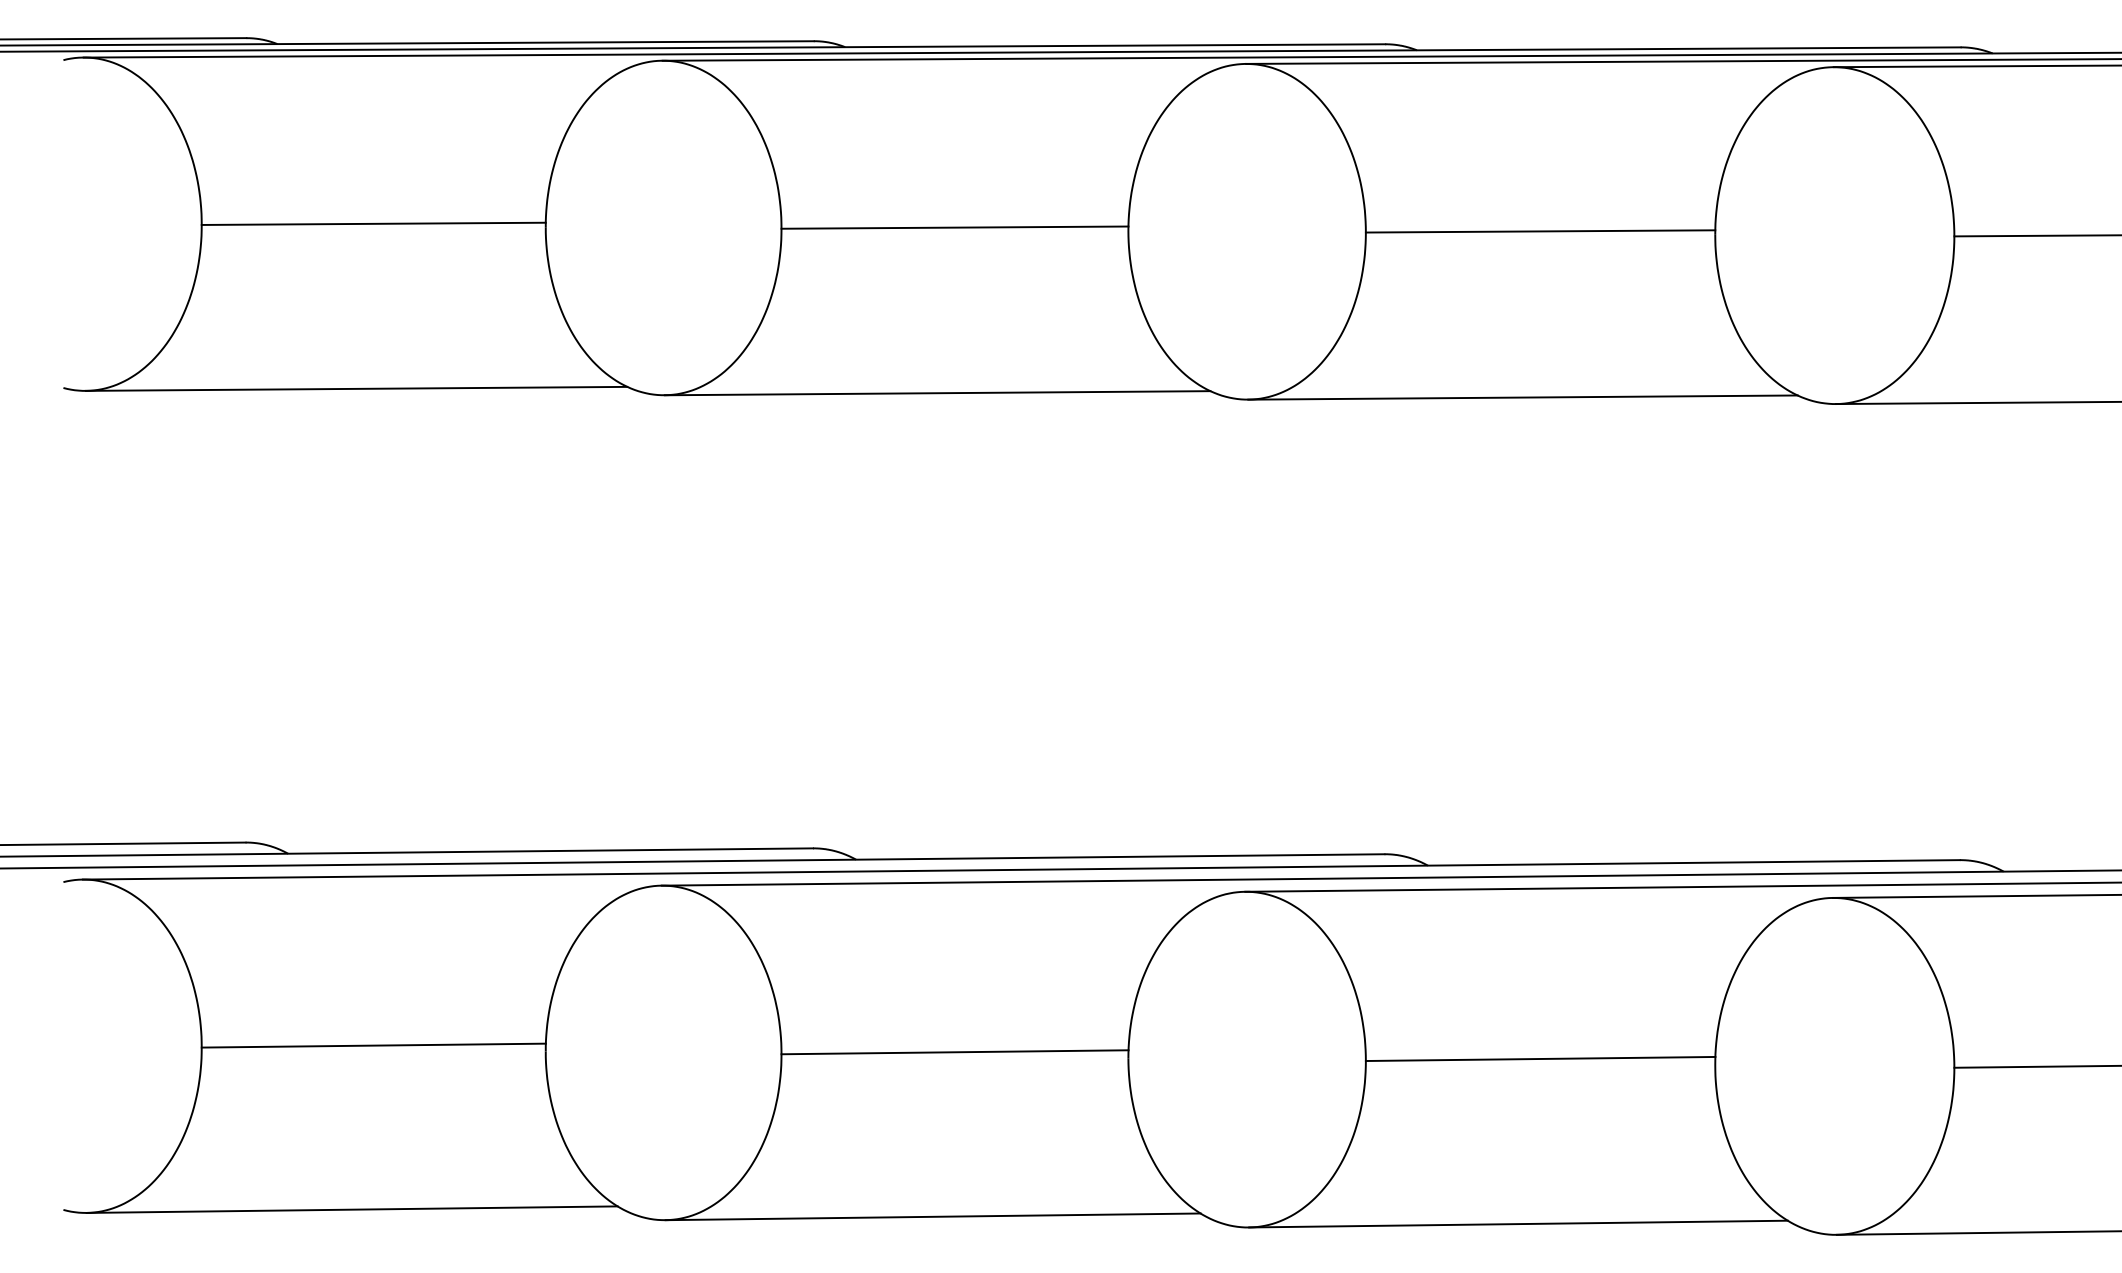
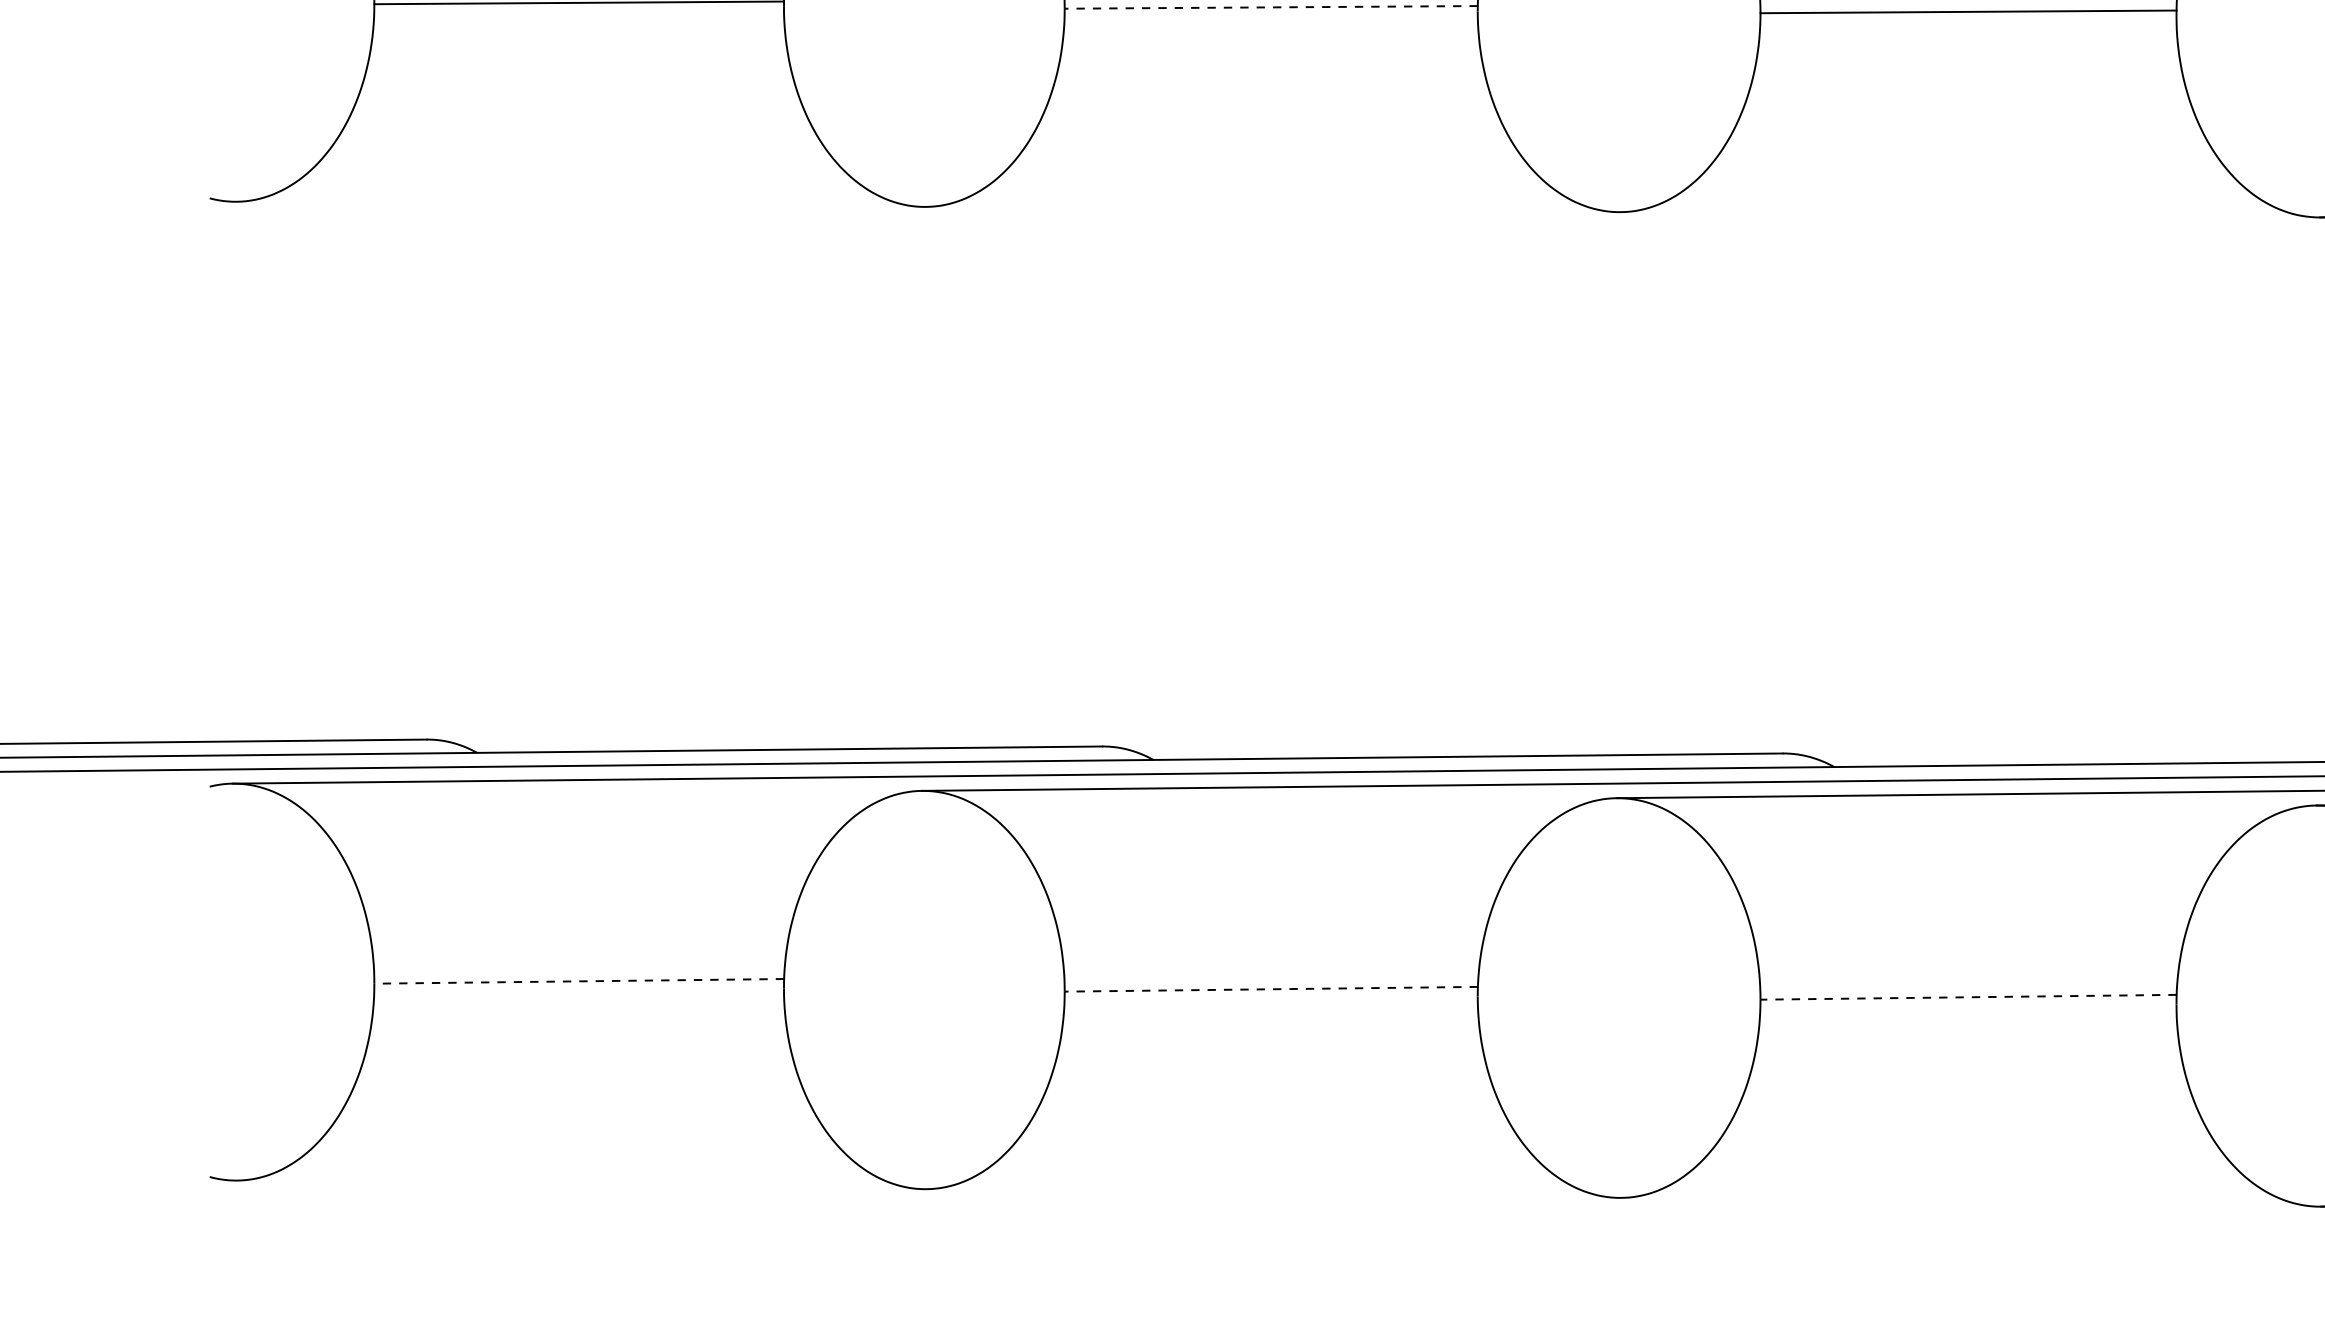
line: (954, 227) -> (1270, 7), solid -> dashed
line: (356, 388) -> (558, 198), removed
line: (937, 393) -> (1250, 204), removed
line: (1522, 397) -> (1946, 209), removed
line: (373, 1045) -> (578, 981), solid -> dashed
line: (955, 1052) -> (1271, 989), solid -> dashed
line: (1540, 1058) -> (1968, 996), solid -> dashed
line: (351, 1209) -> (552, 1176), removed
line: (932, 1216) -> (1244, 1184), removed
line: (1518, 1223) -> (1942, 1193), removed

